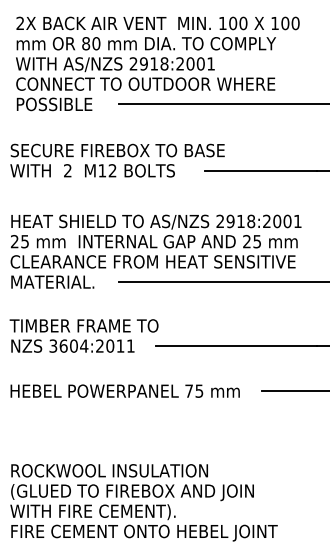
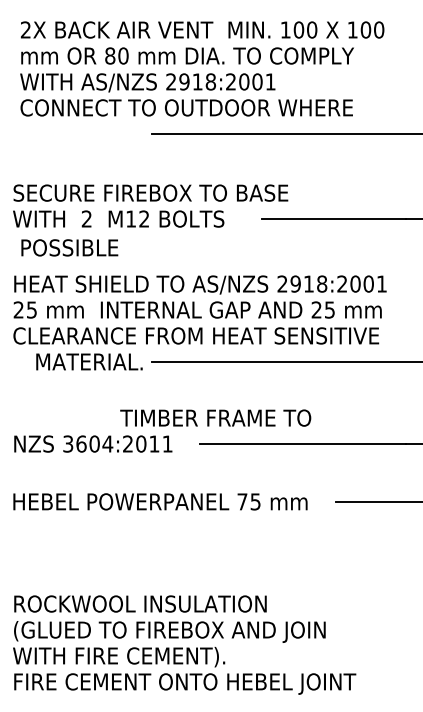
text: (54, 104) -> (69, 247), moved
text: (52, 281) -> (89, 361), moved
text: (83, 325) -> (215, 417), moved

